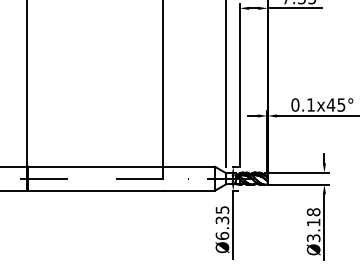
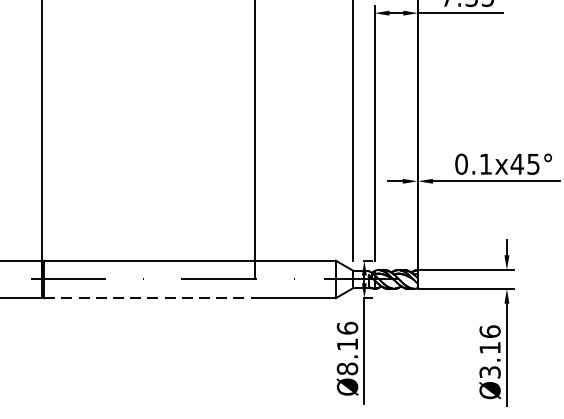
line: (95, 190) -> (149, 297), solid -> dashed
text: (313, 212) -> (489, 332), Ø3.18 -> Ø3.16
text: (222, 222) -> (347, 347), Ø6.35 -> Ø8.16

